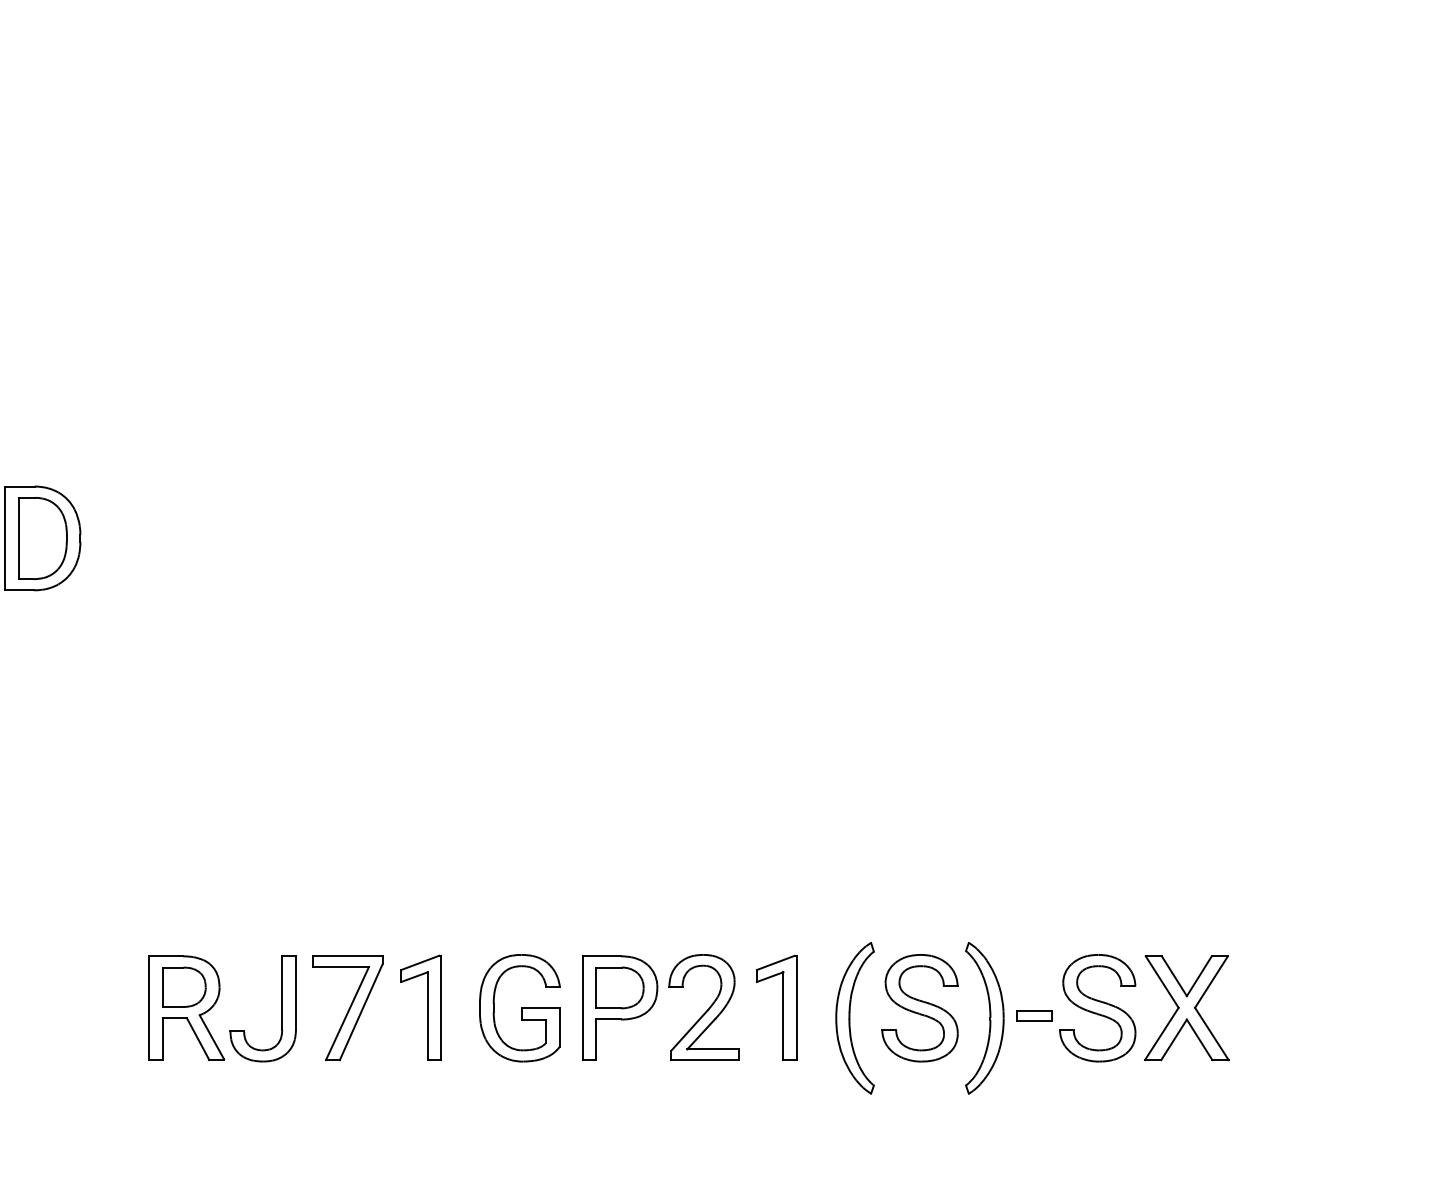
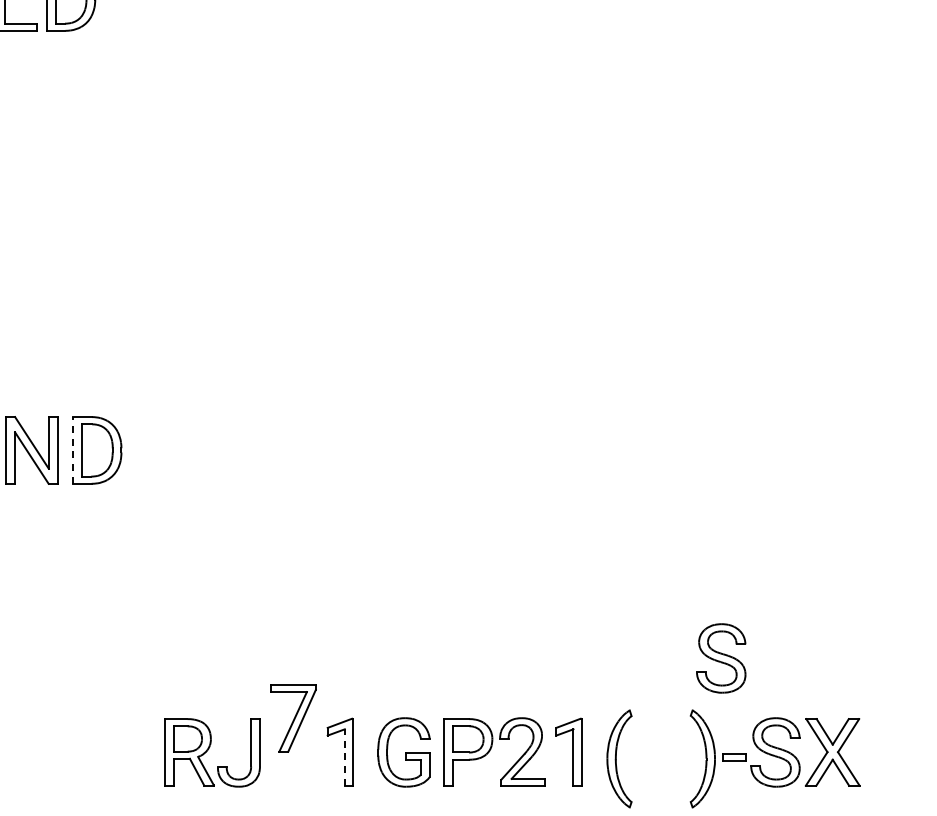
line: (5, 536) -> (73, 449), solid -> dashed
part: (348, 1008) -> (293, 718), moved
part: (920, 1008) -> (721, 658), moved
line: (427, 1016) -> (344, 757), solid -> dashed

